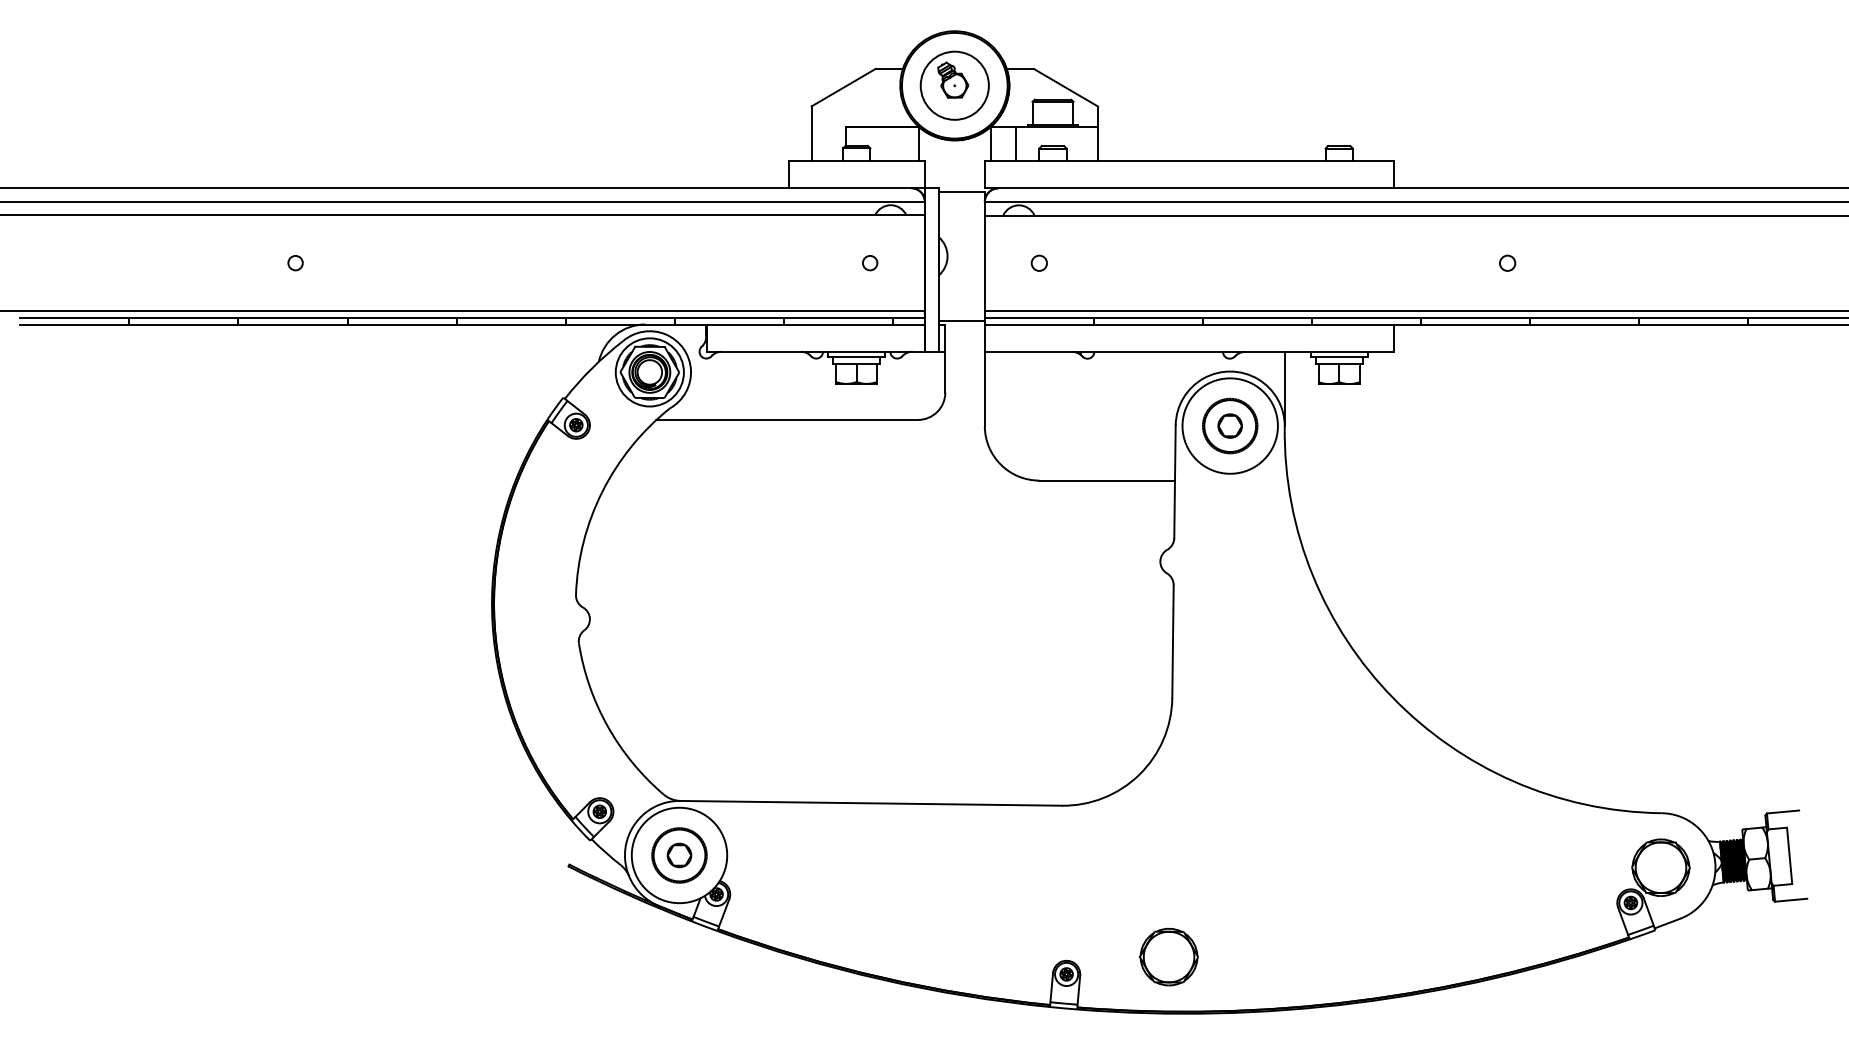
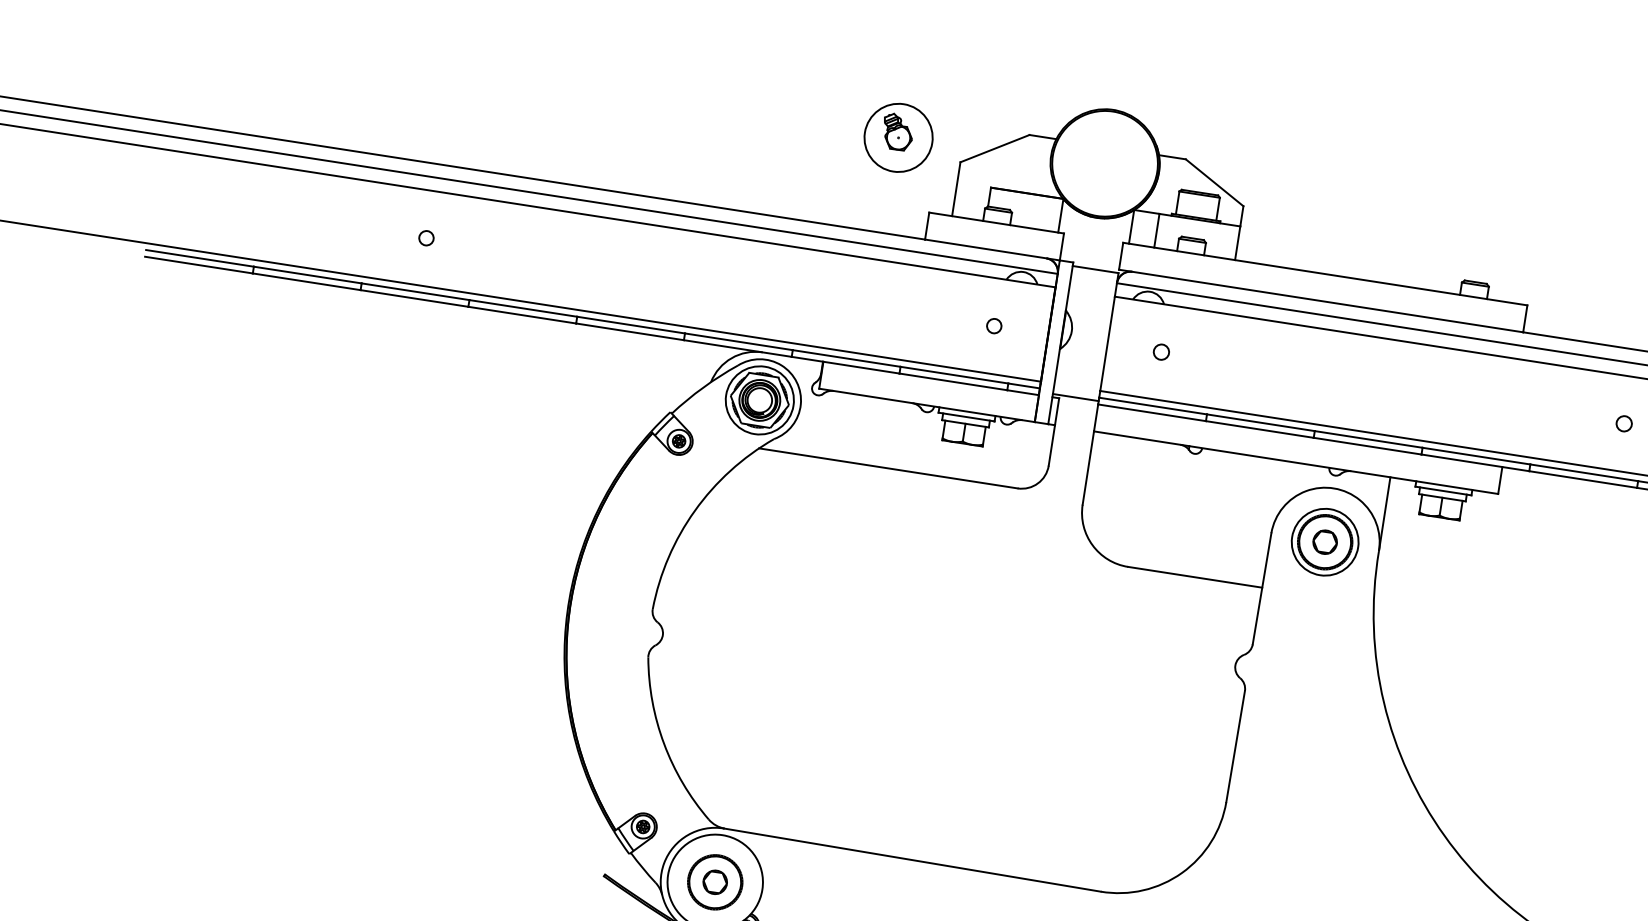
part: (954, 85) -> (898, 137), moved
circle: (1229, 425) -> (1324, 541), size x0.7

